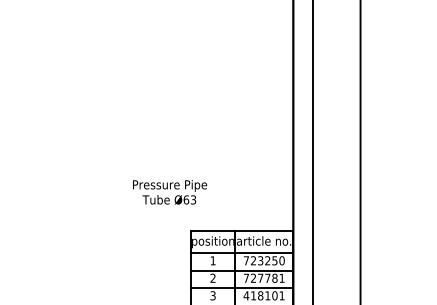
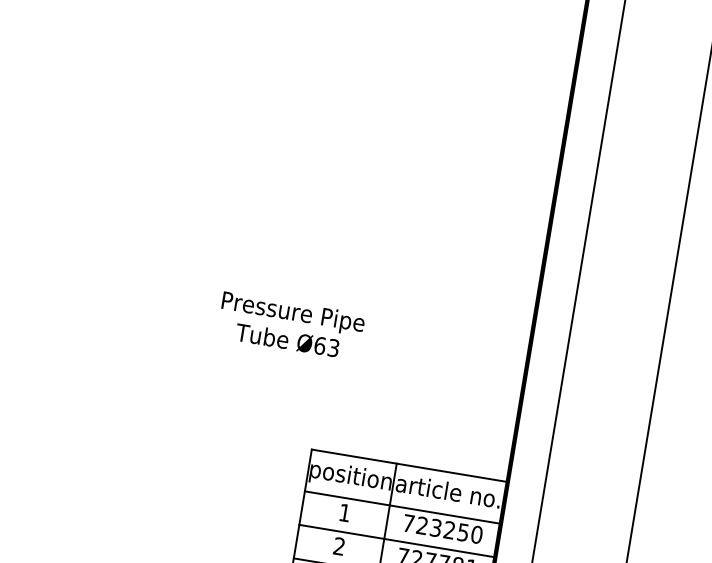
text: (170, 192) -> (291, 326), moved

